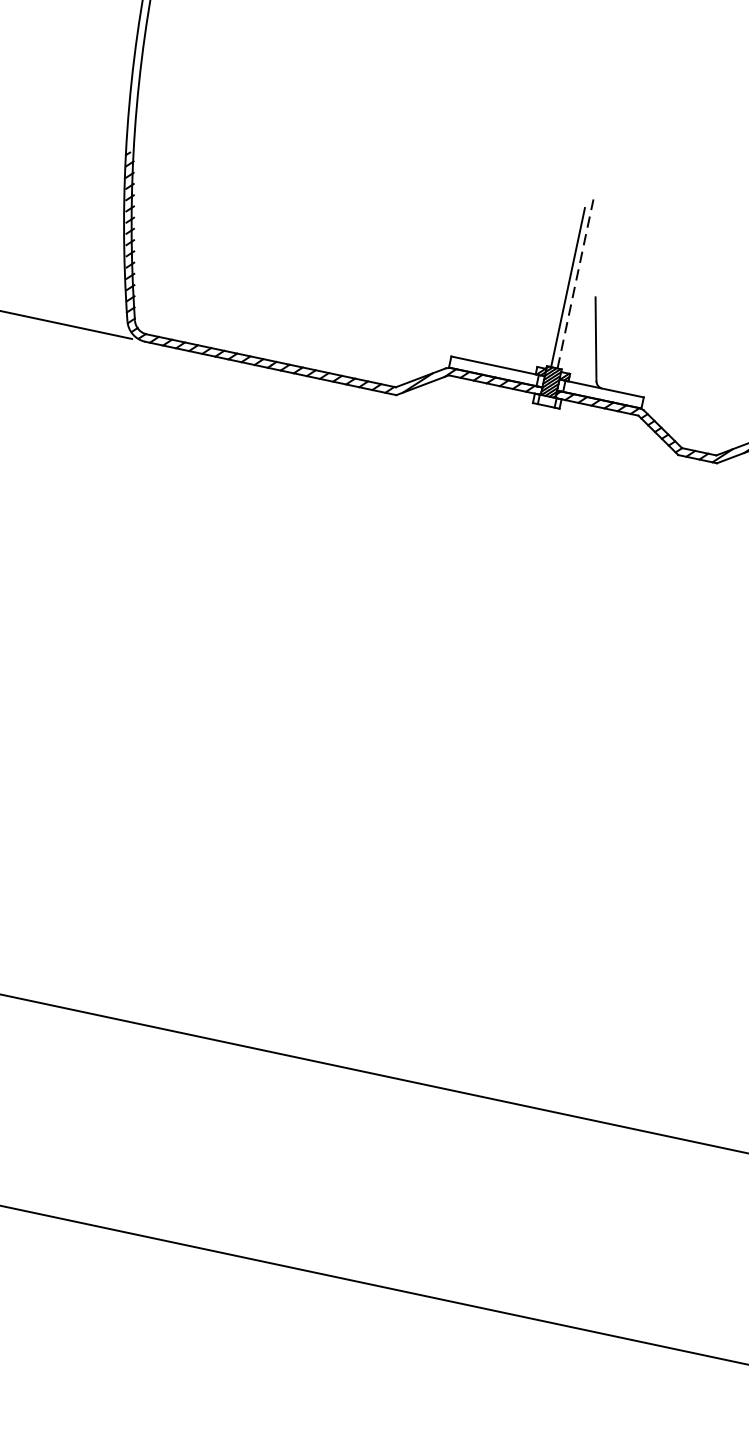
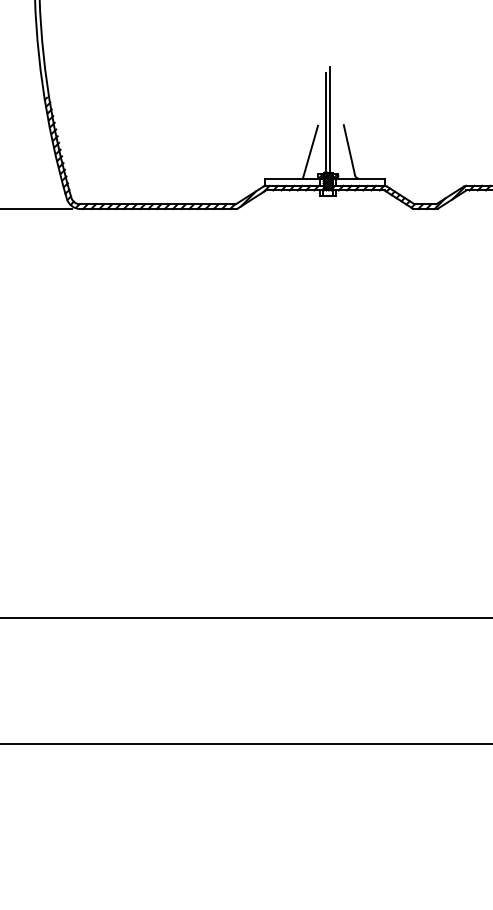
line: (576, 283) -> (330, 119), dashed -> solid
line: (533, 328) -> (310, 151), added

